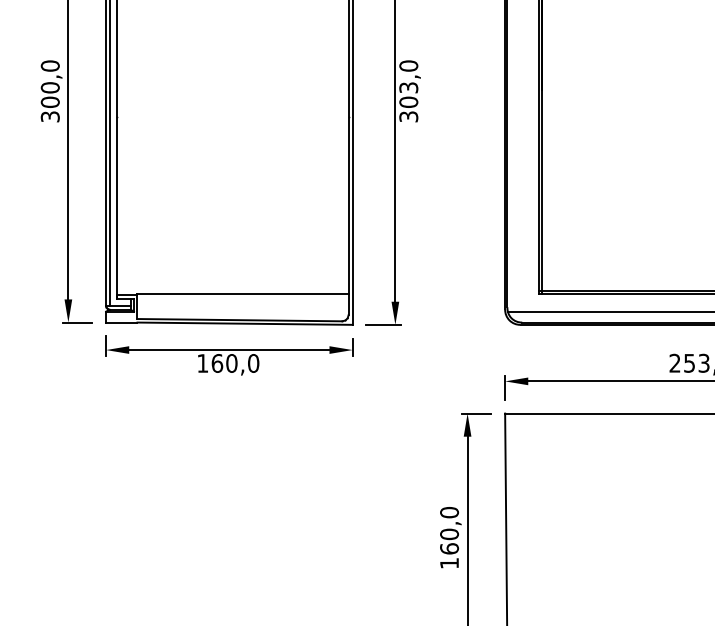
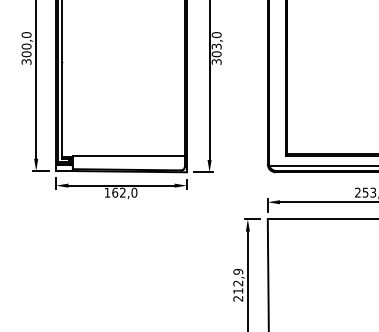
text: (231, 362) -> (122, 192), 160,0 -> 162,0
text: (449, 538) -> (238, 285), 160,0 -> 212,9

